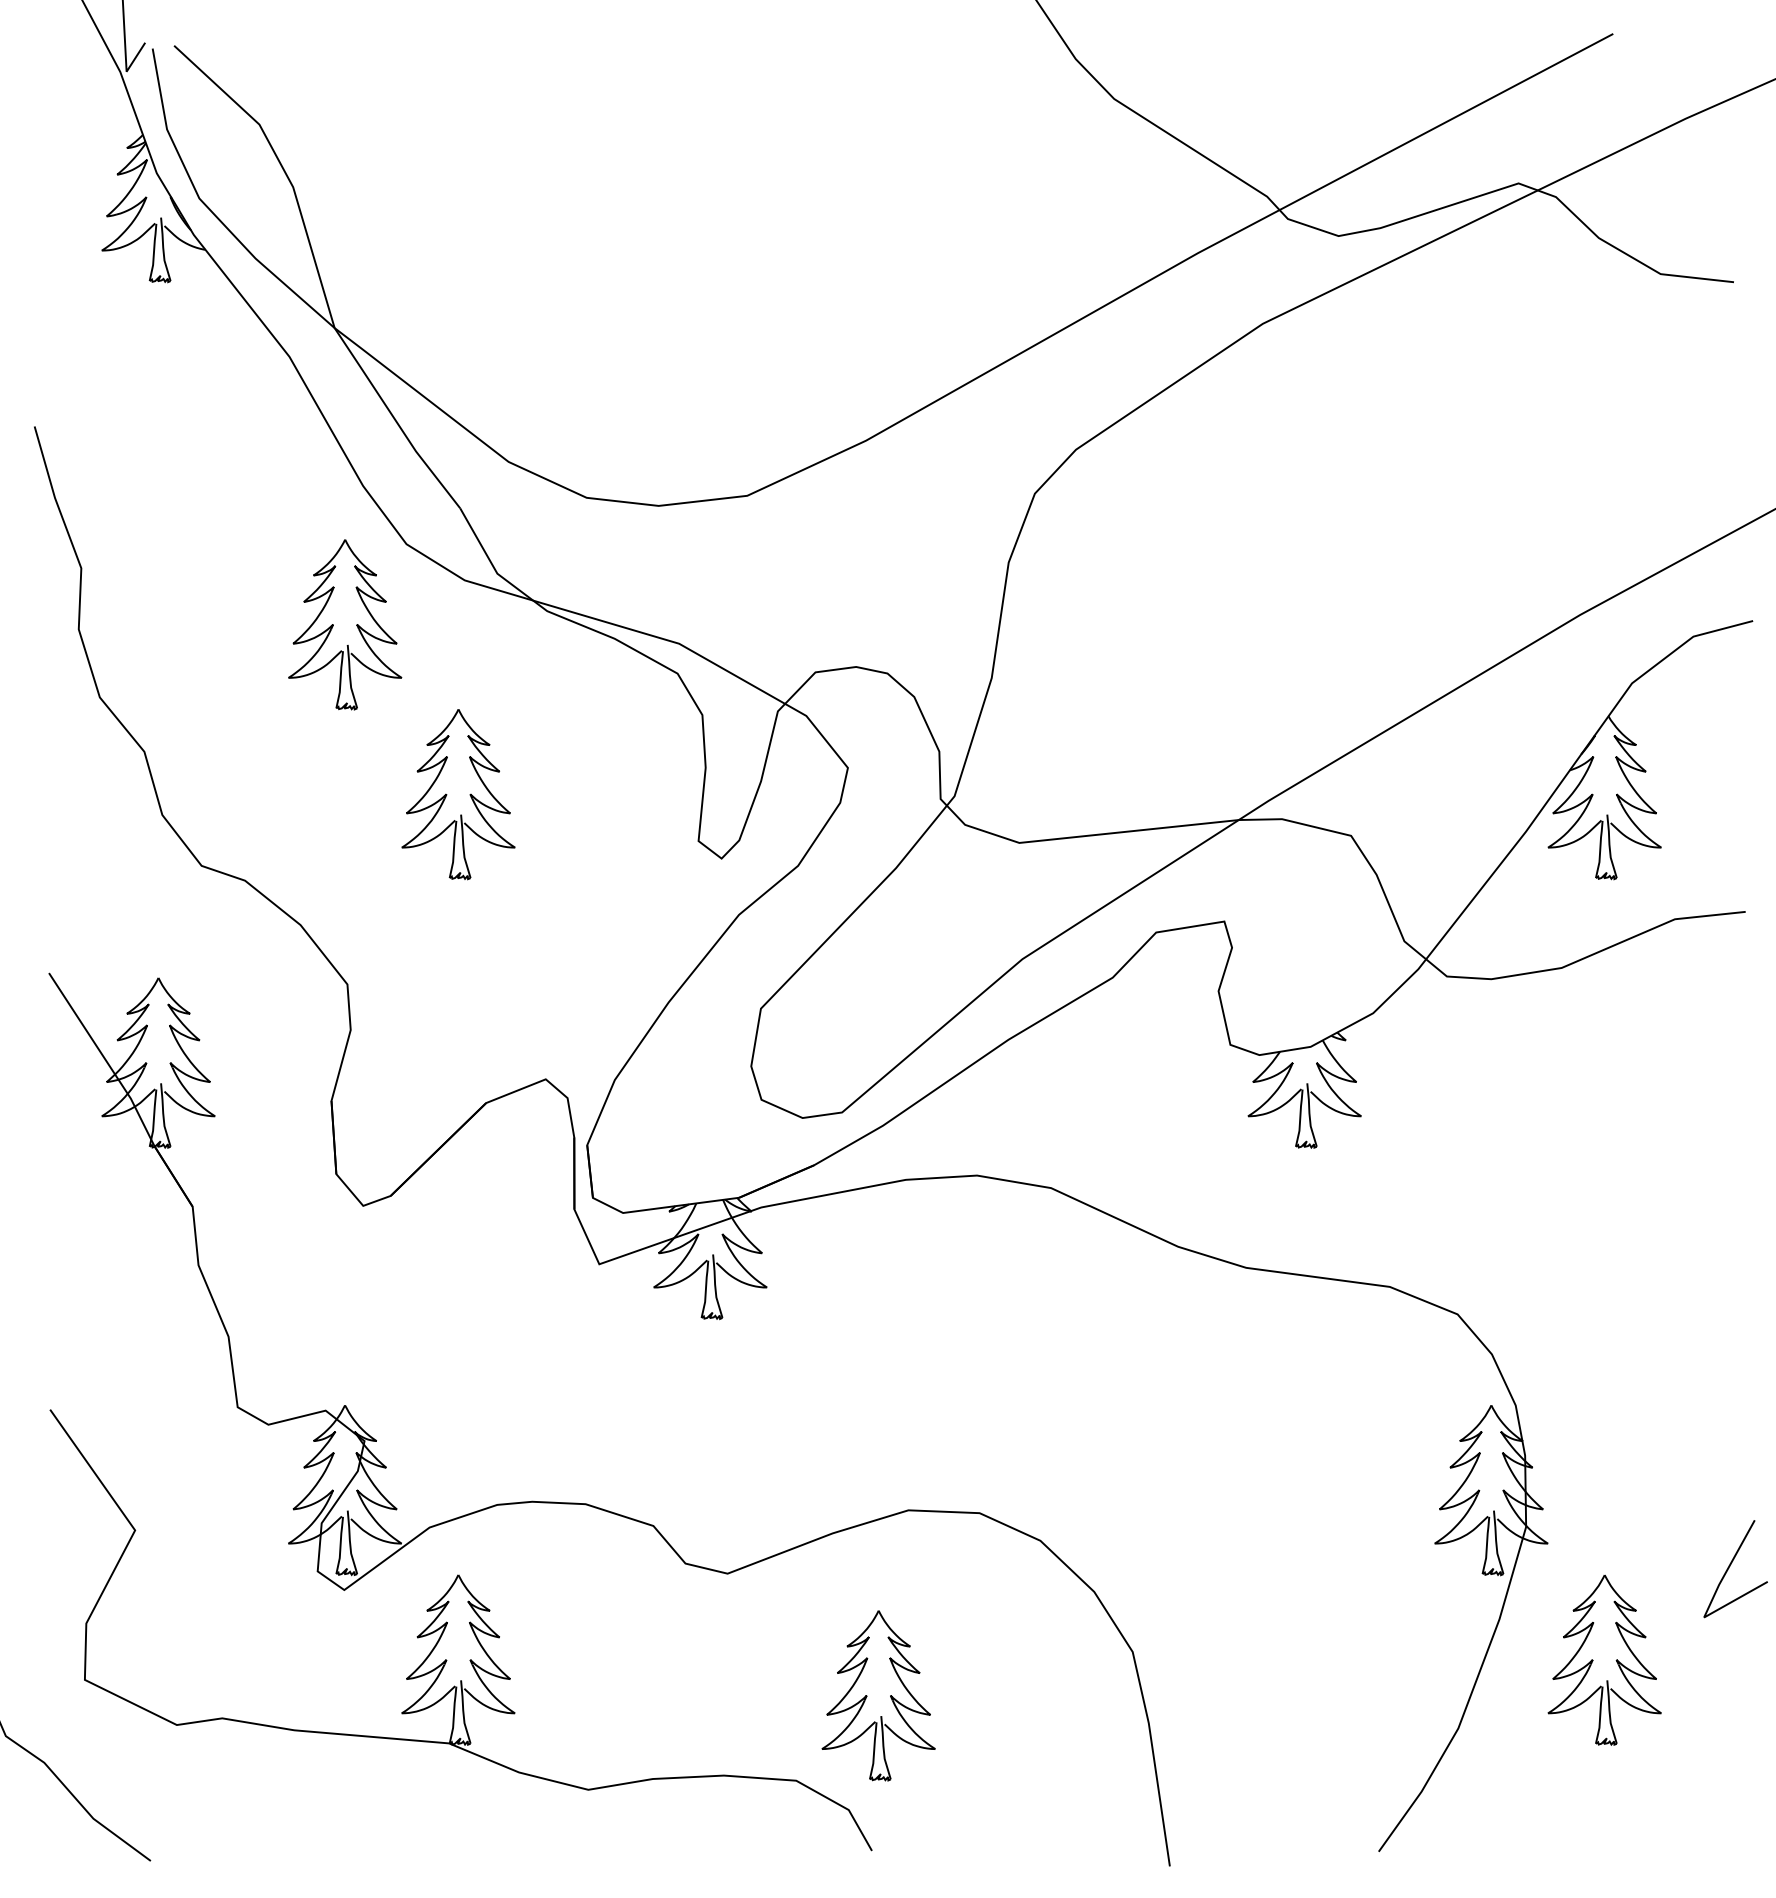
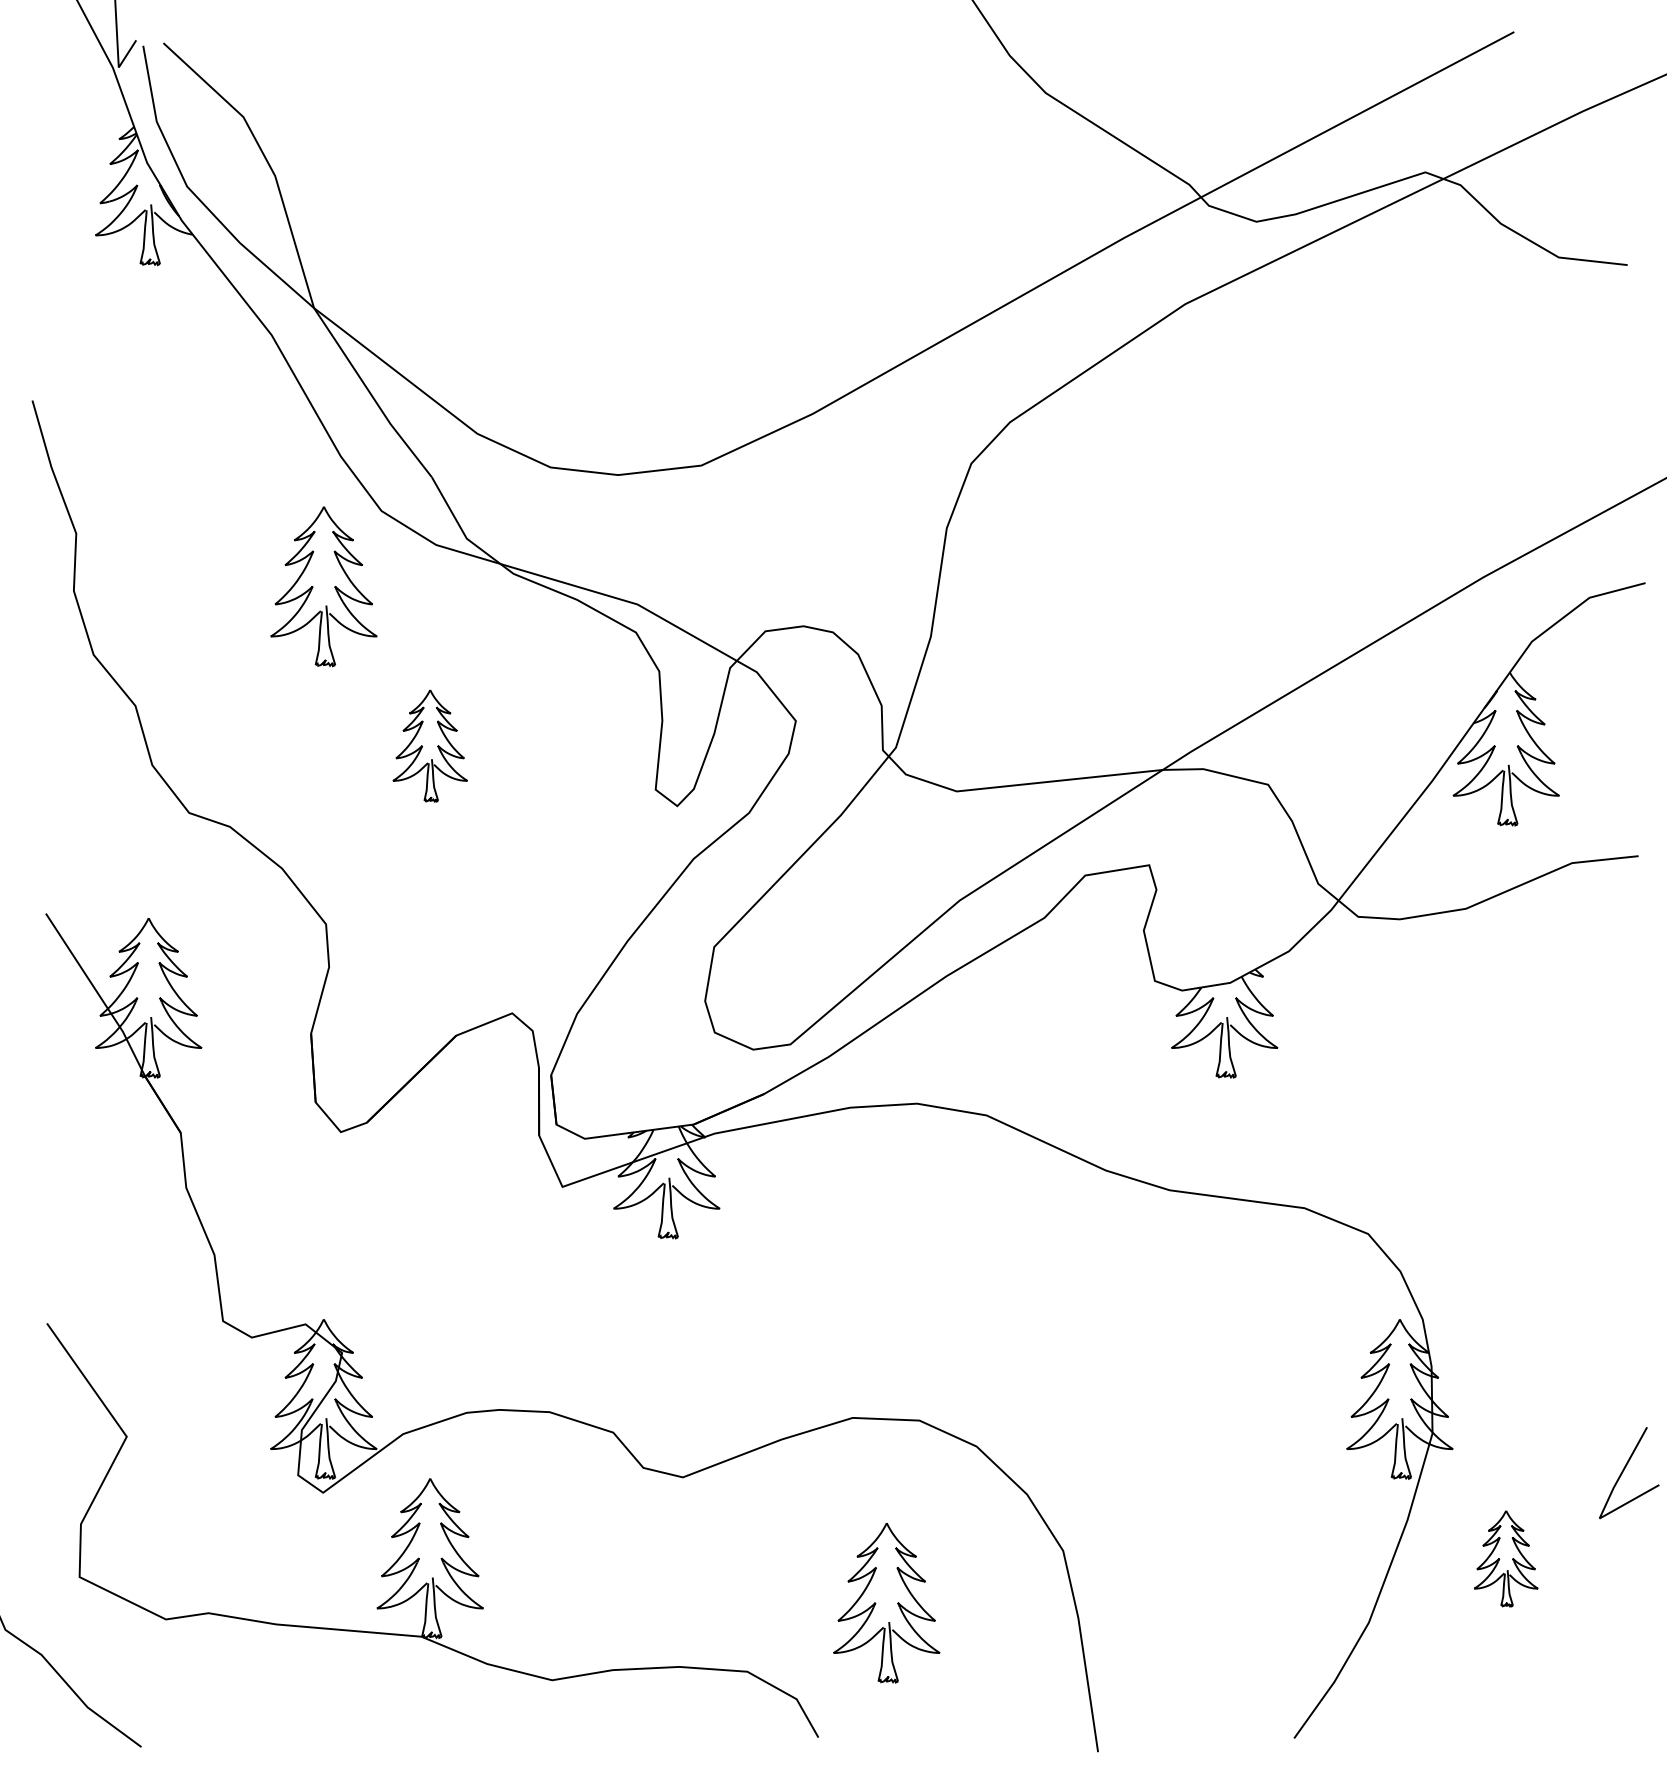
part: (457, 793) -> (429, 745), size x0.7
part: (1603, 1660) -> (1505, 1558), size x0.6
part: (867, 1696) -> (876, 1603), moved

